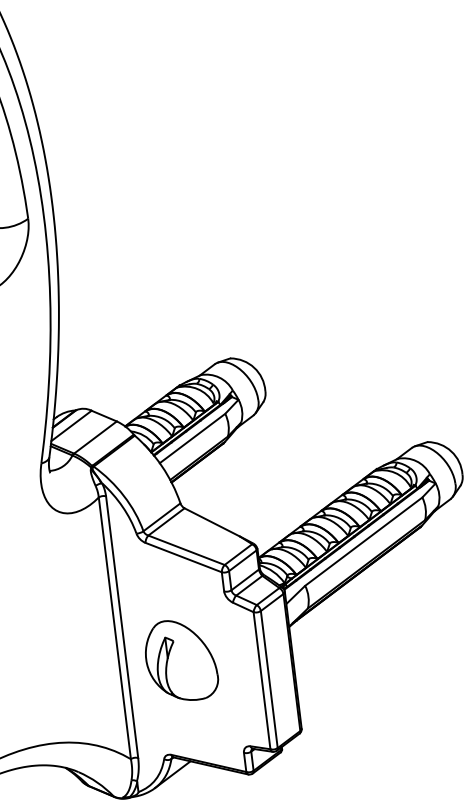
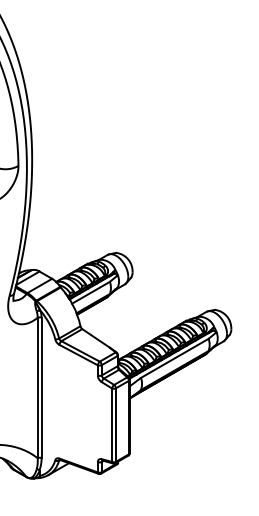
part: (180, 659) -> (70, 408), removed

